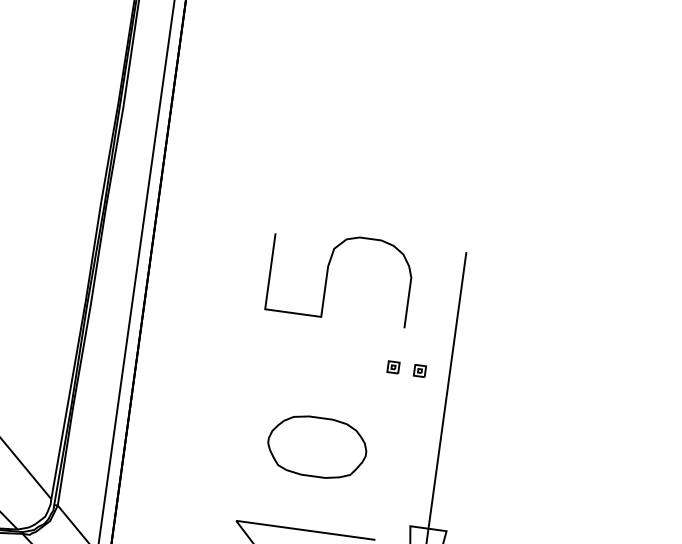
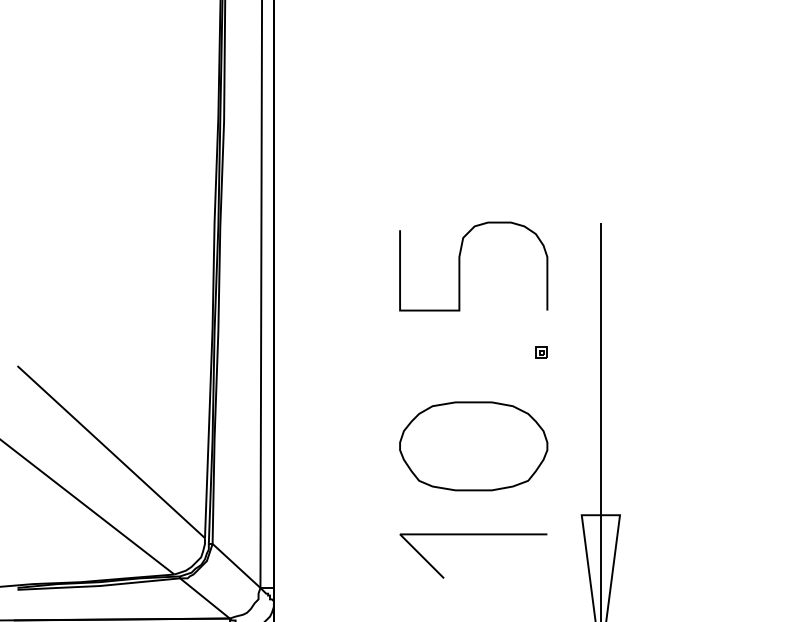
part: (419, 370) -> (569, 352), removed
part: (316, 447) -> (473, 446), size x1.43

